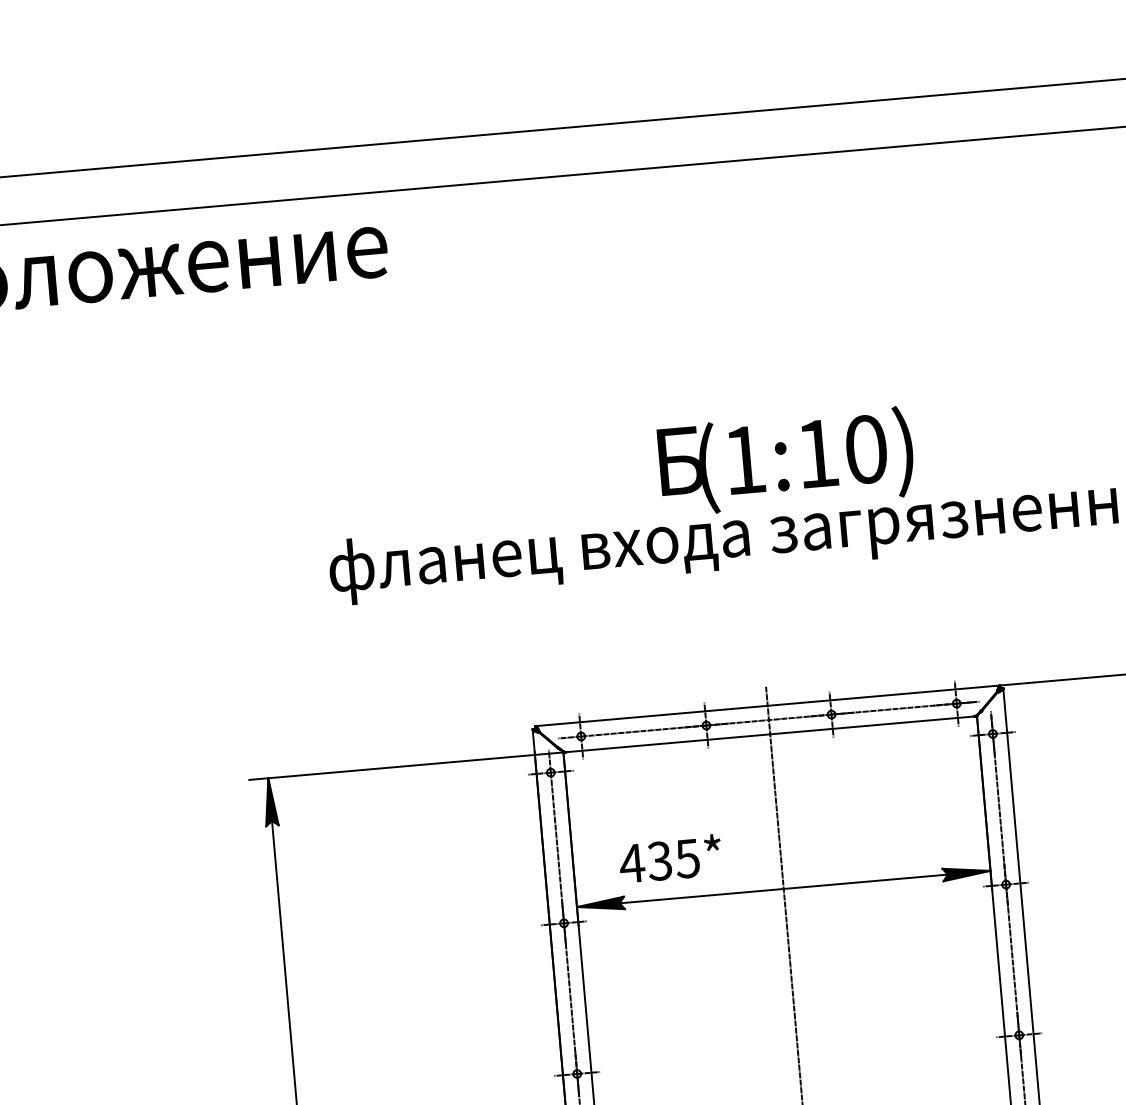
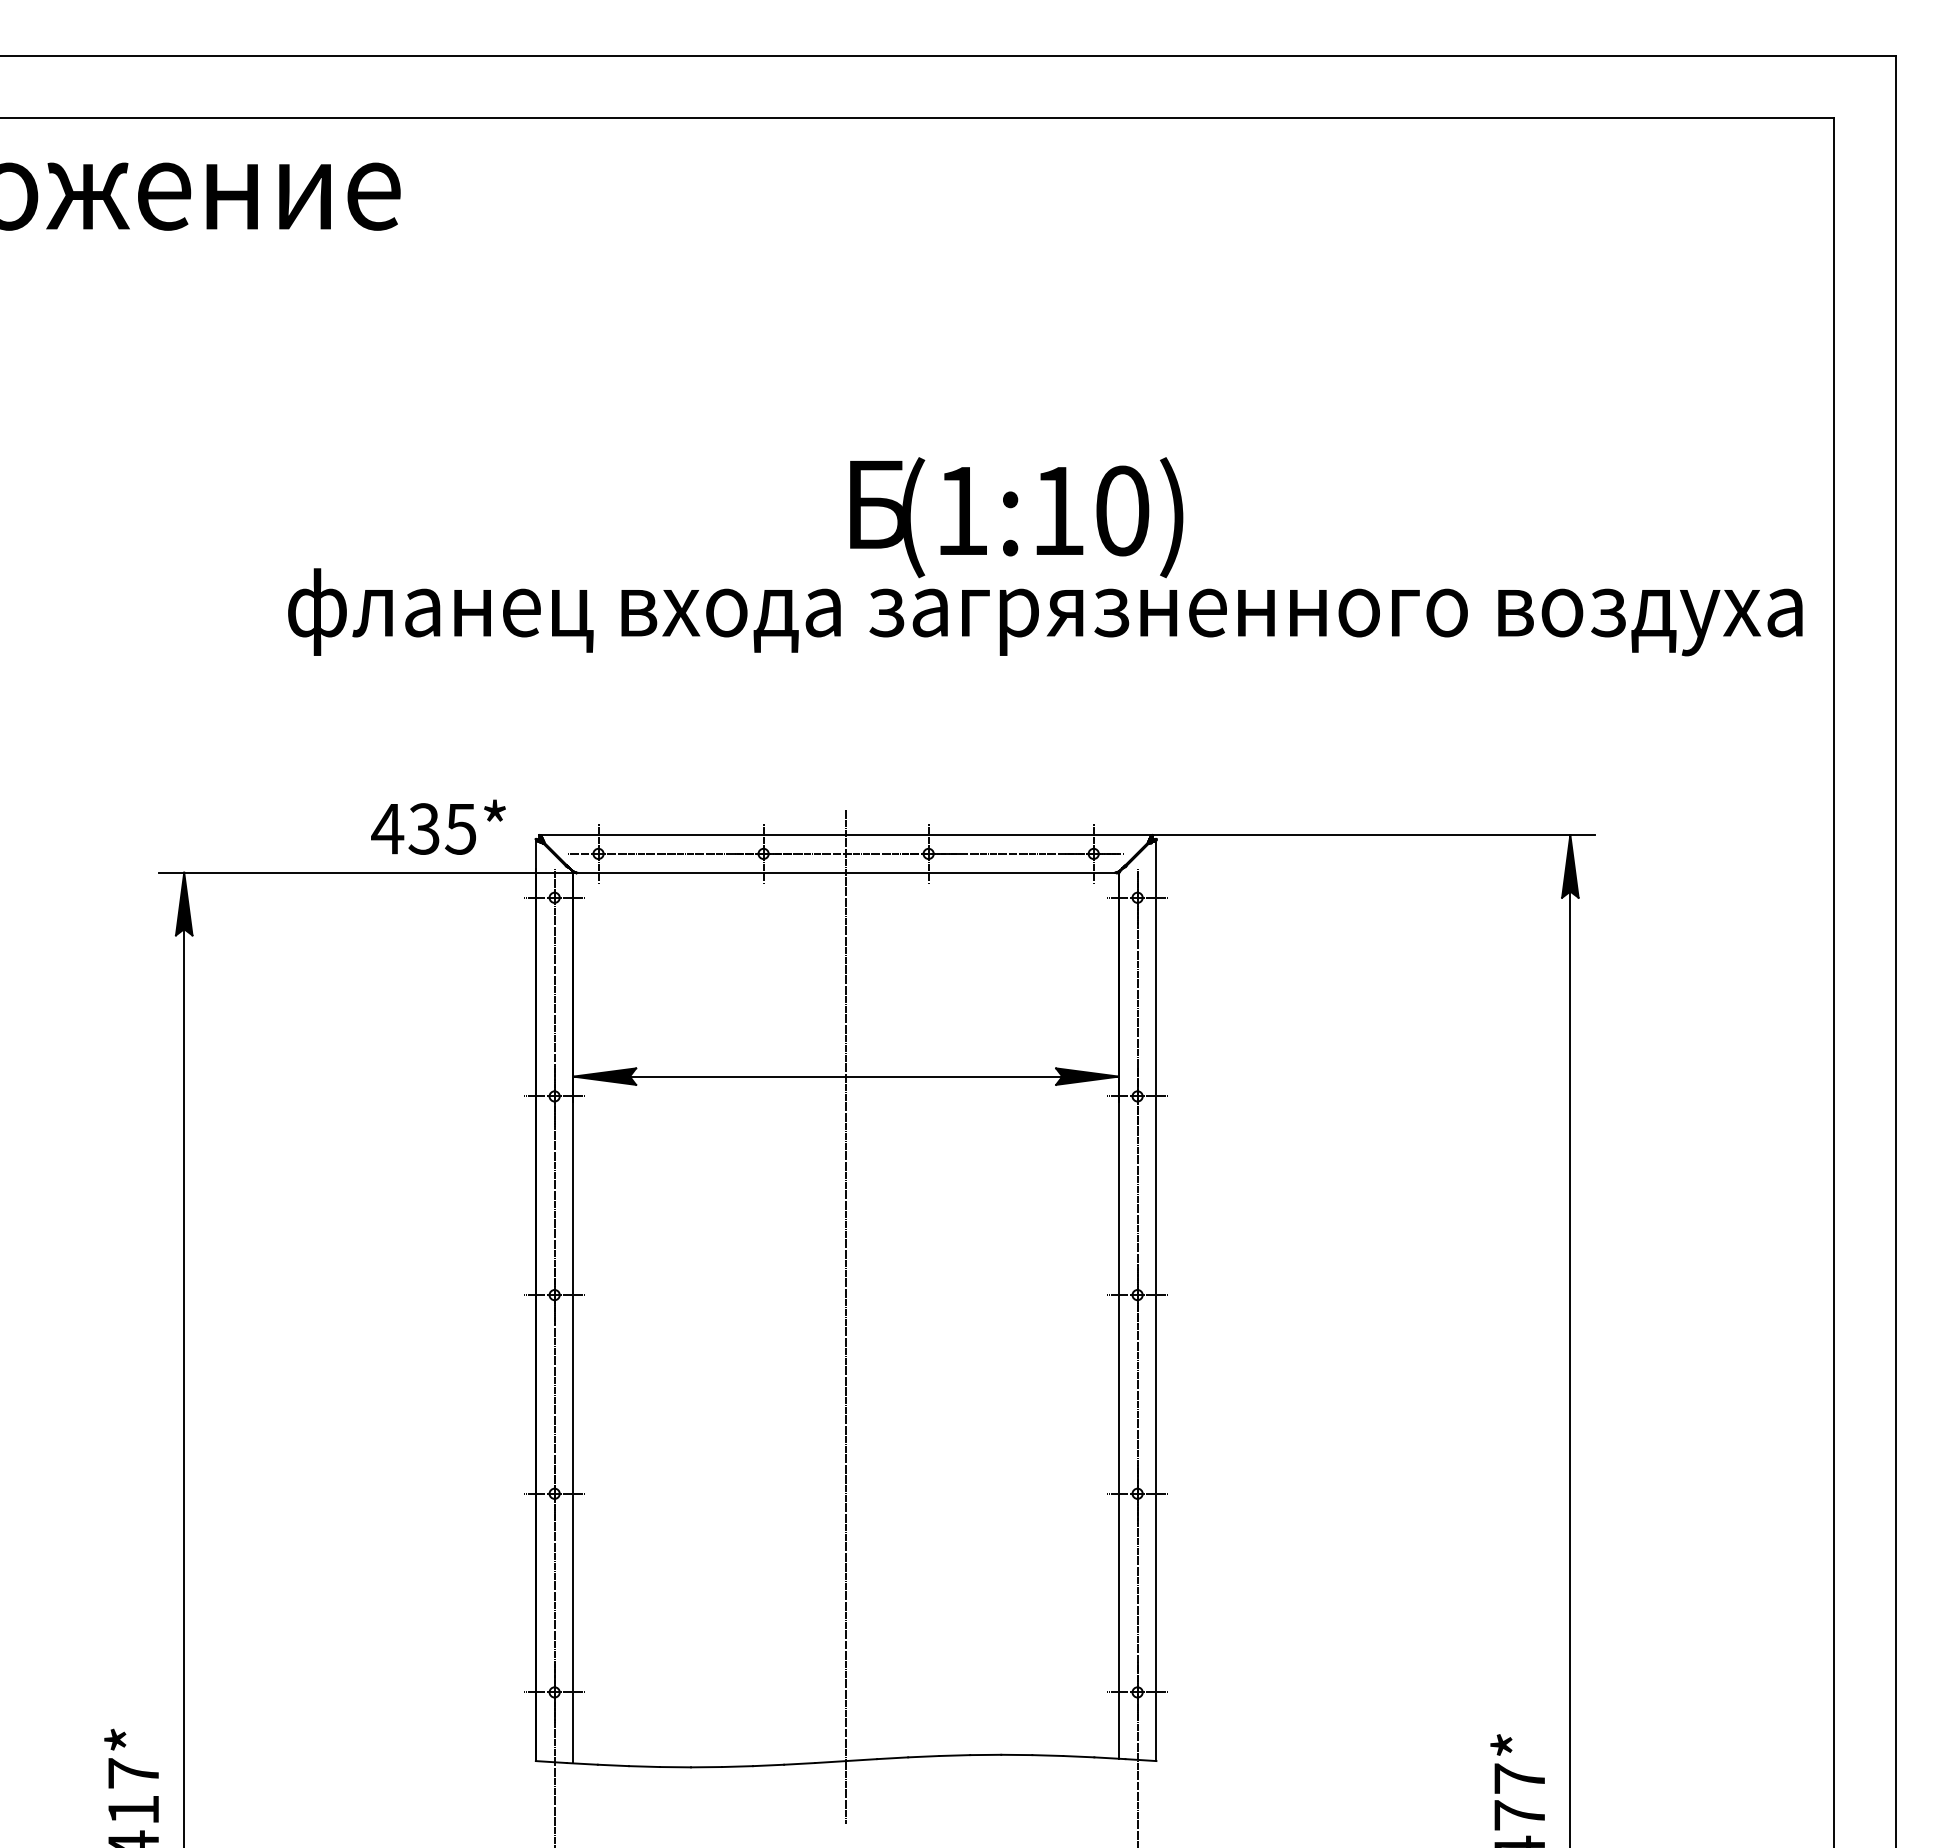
text: (786, 461) -> (1016, 517), moved
text: (670, 858) -> (438, 826), moved

